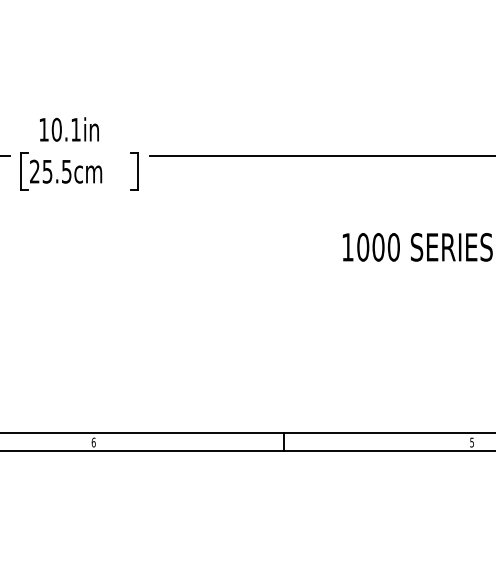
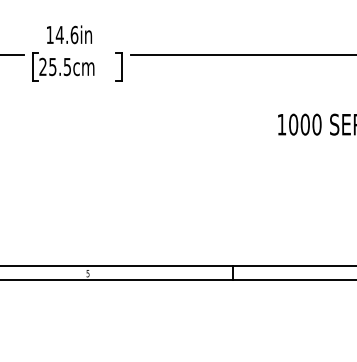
text: (66, 129) -> (67, 34), 10.1in -> 14.6in
text: (93, 442) -> (87, 273), 6 -> 5

